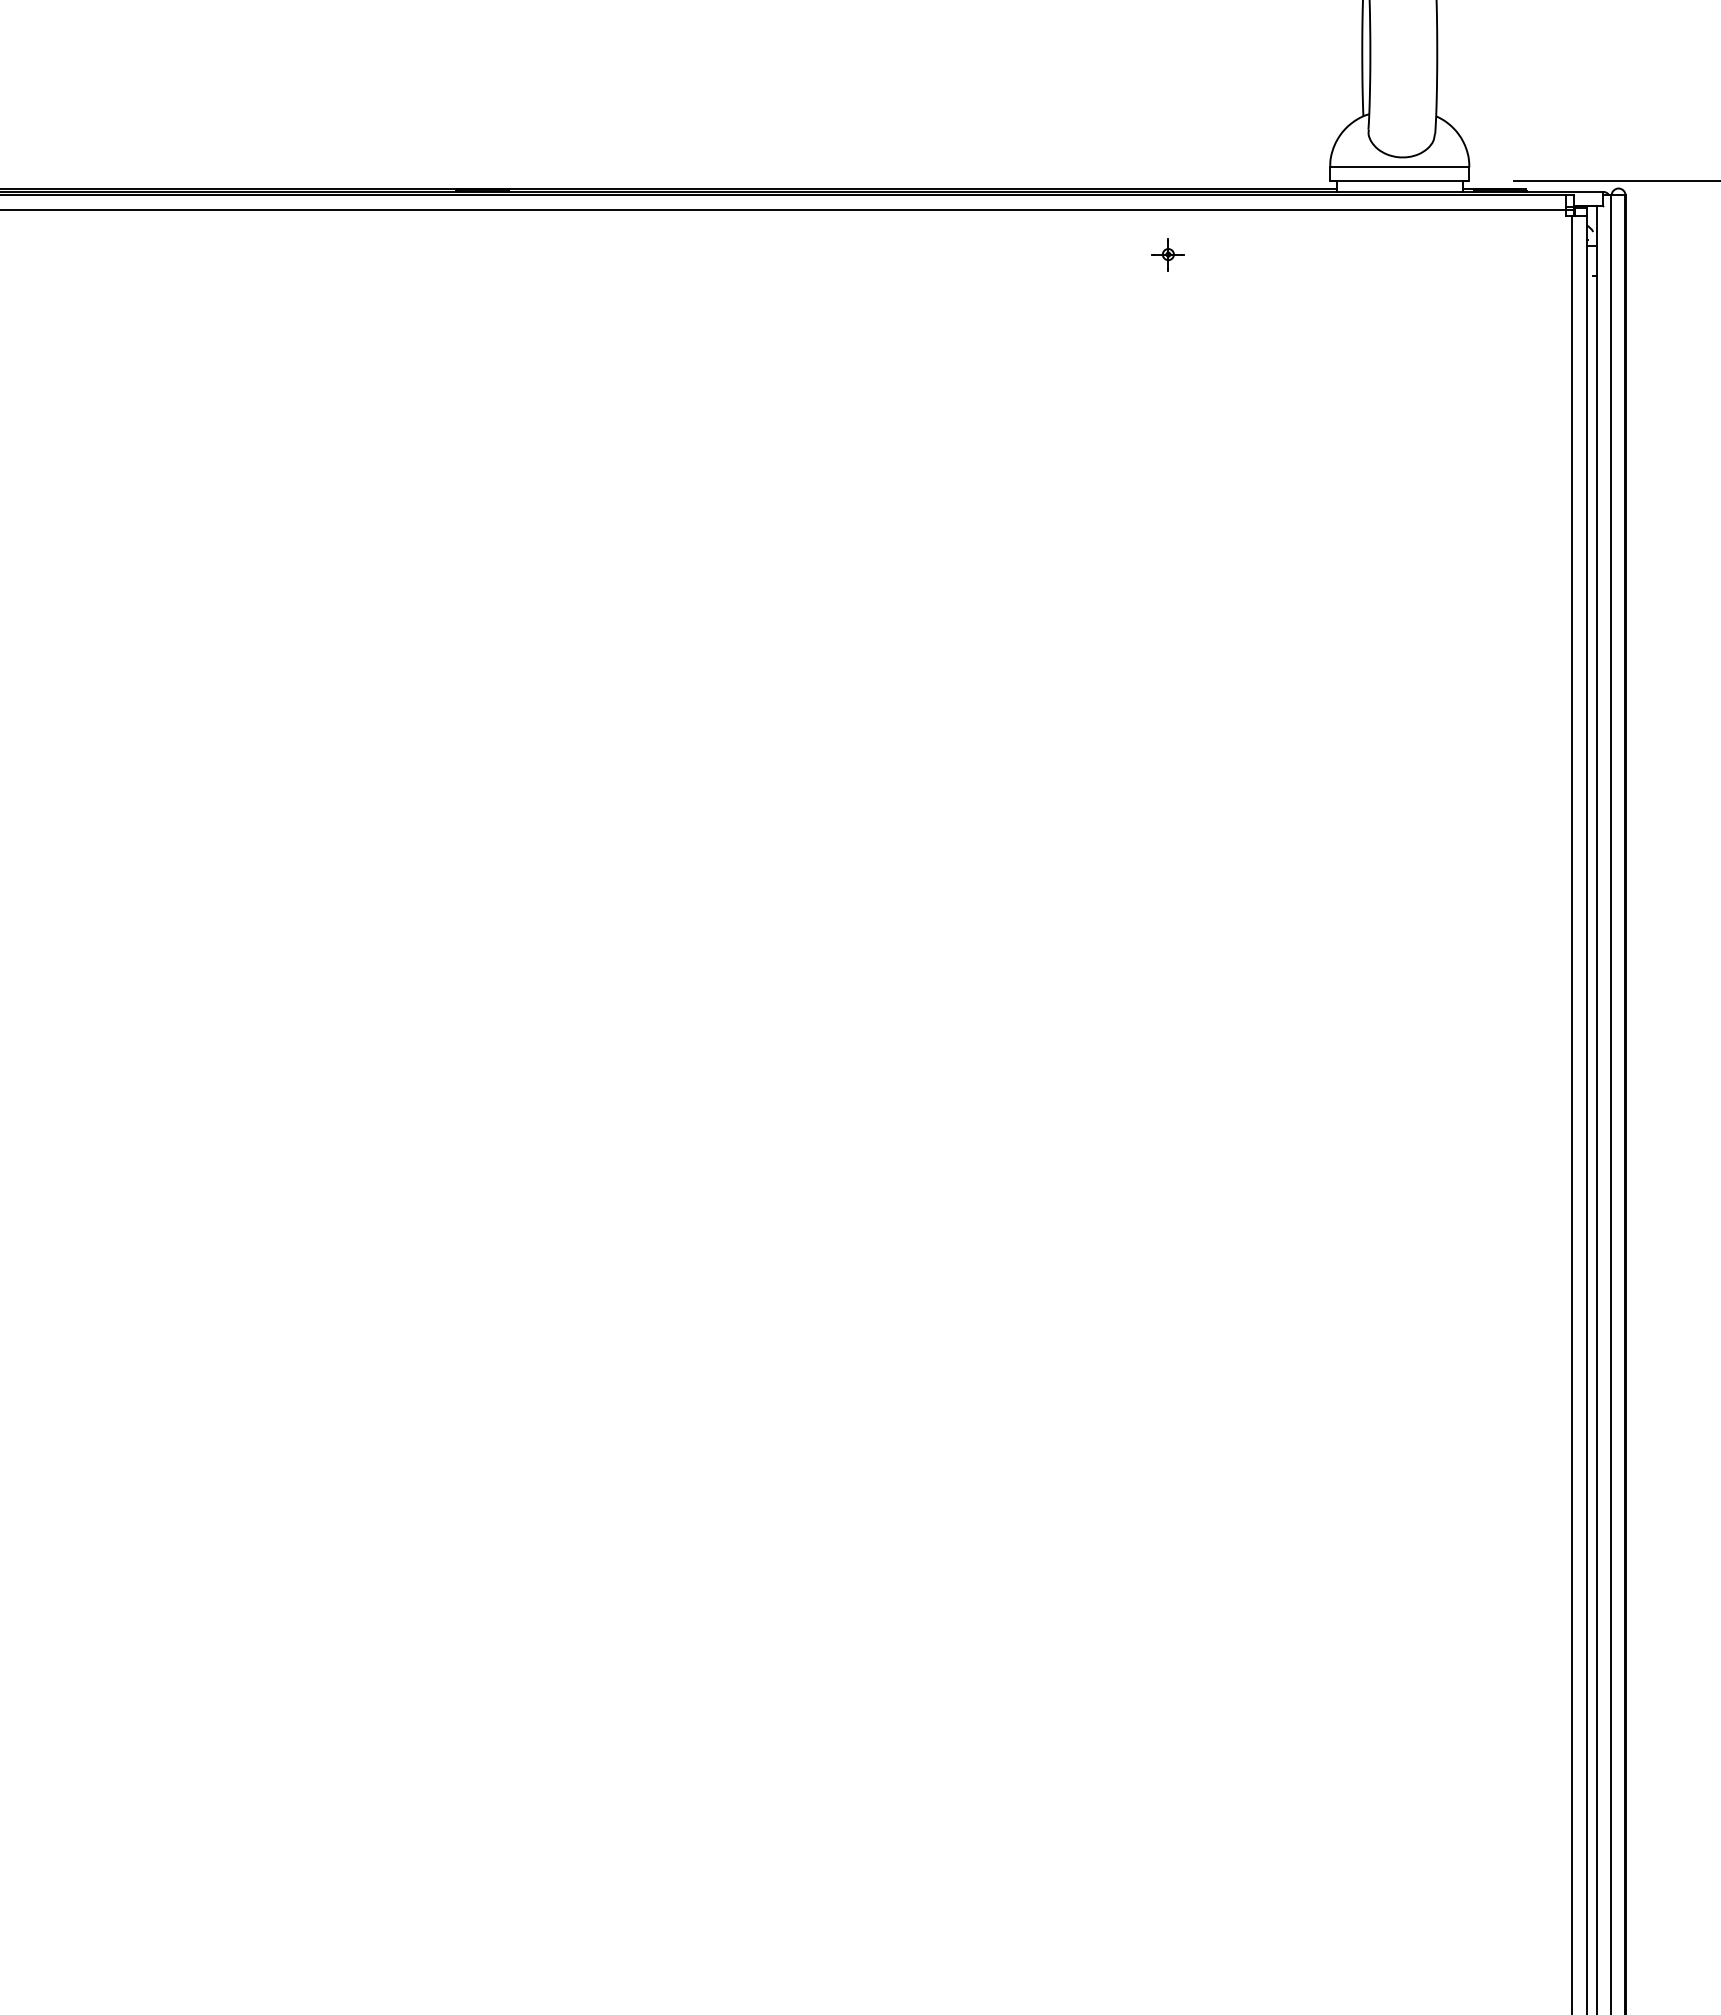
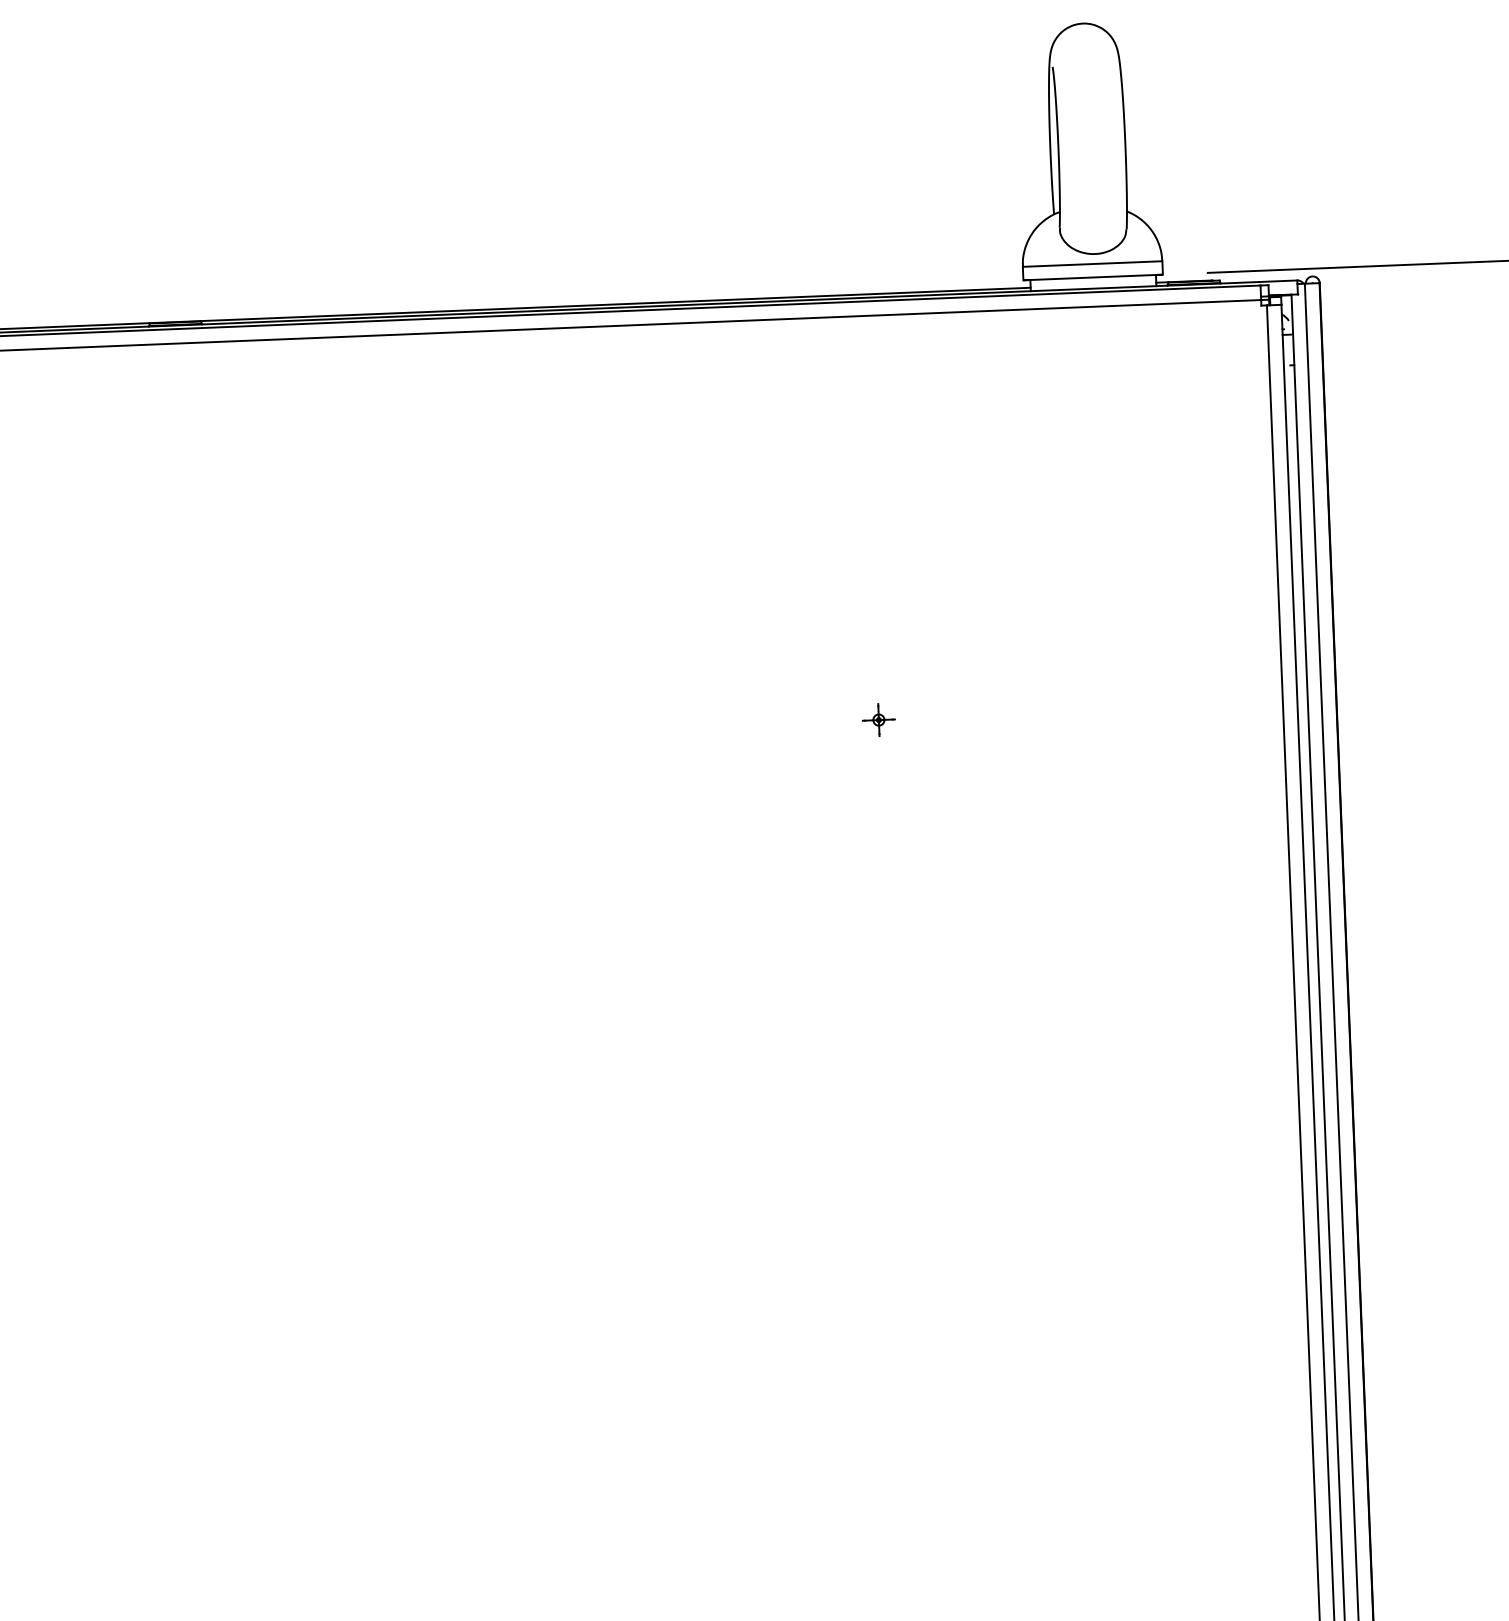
part: (1167, 254) -> (878, 720), moved

